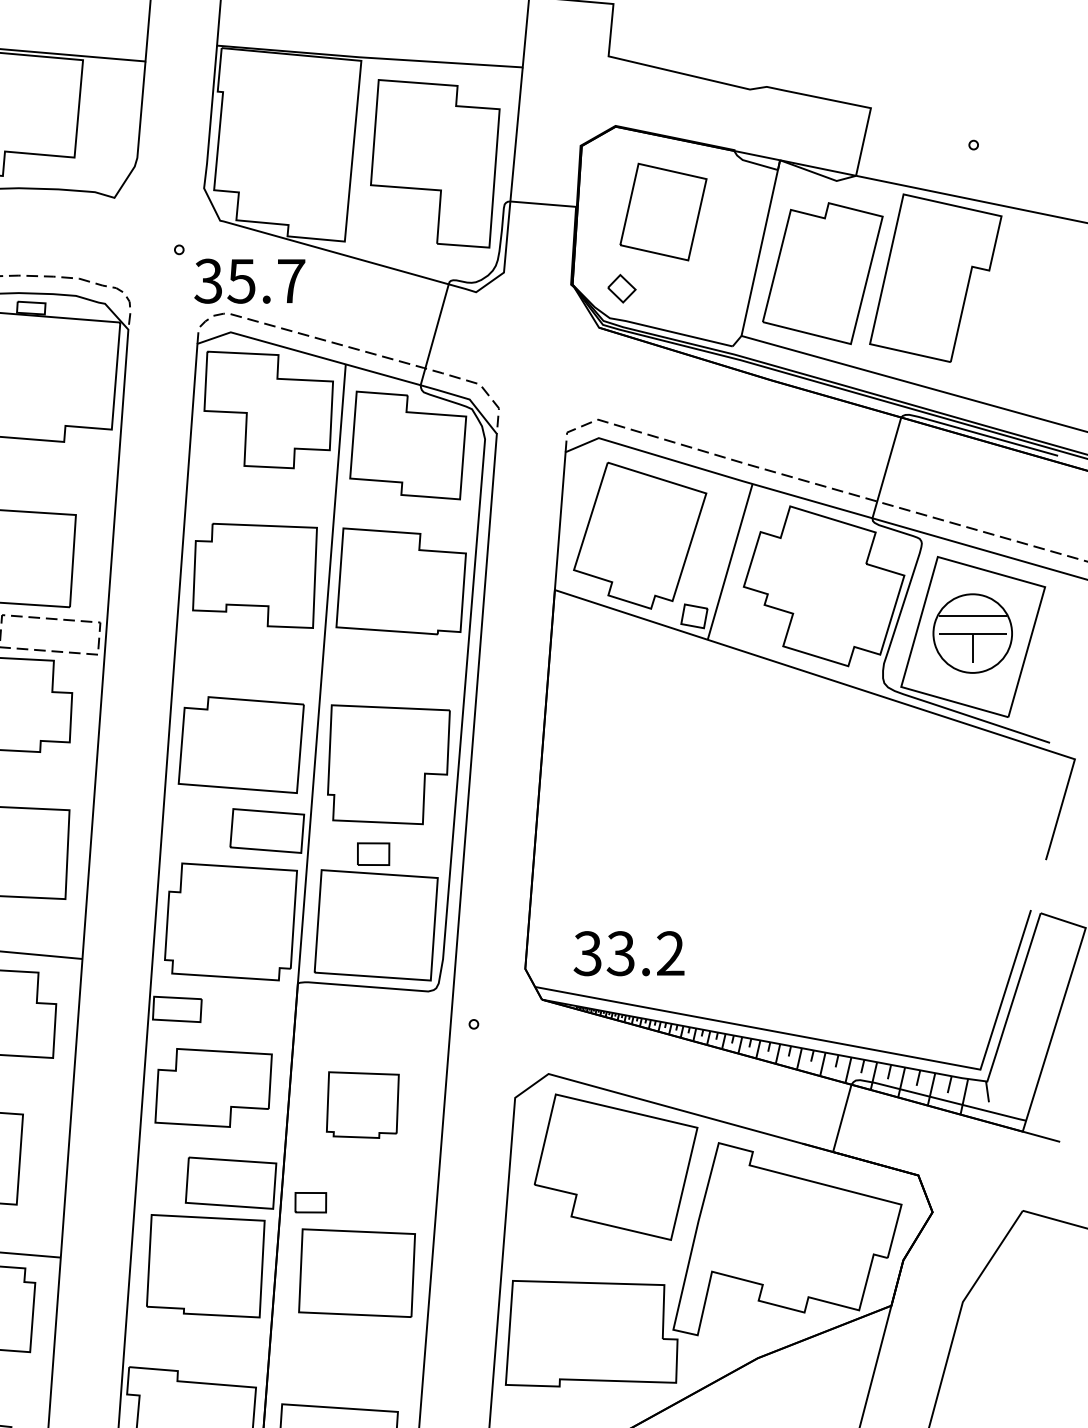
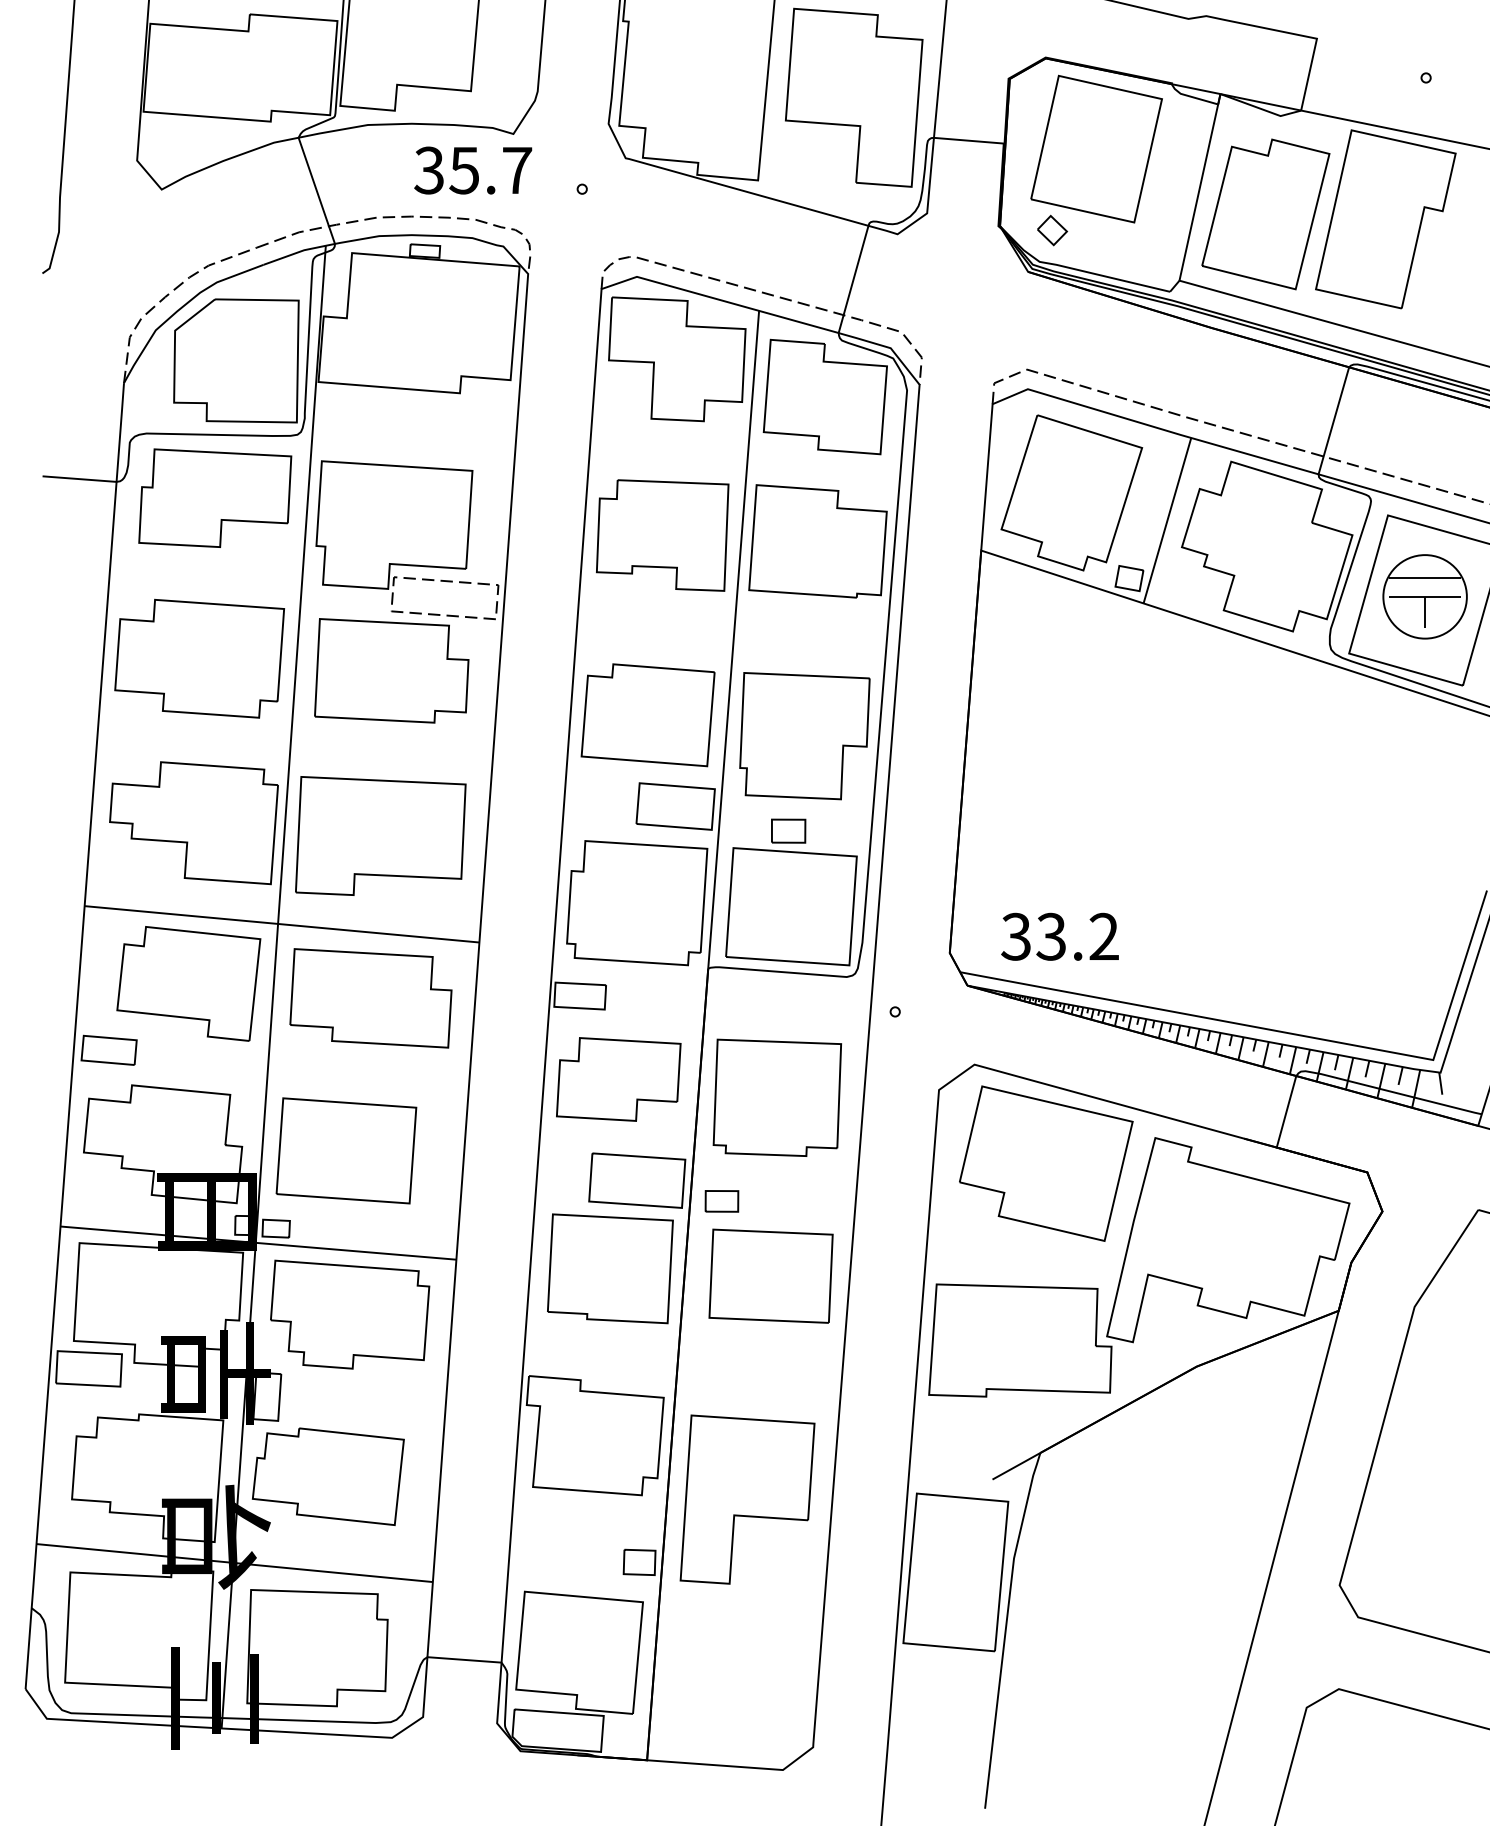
part: (663, 211) -> (1096, 148), size x1.43
text: (250, 281) -> (473, 170), moved
part: (362, 1104) -> (776, 1097), size x1.67

